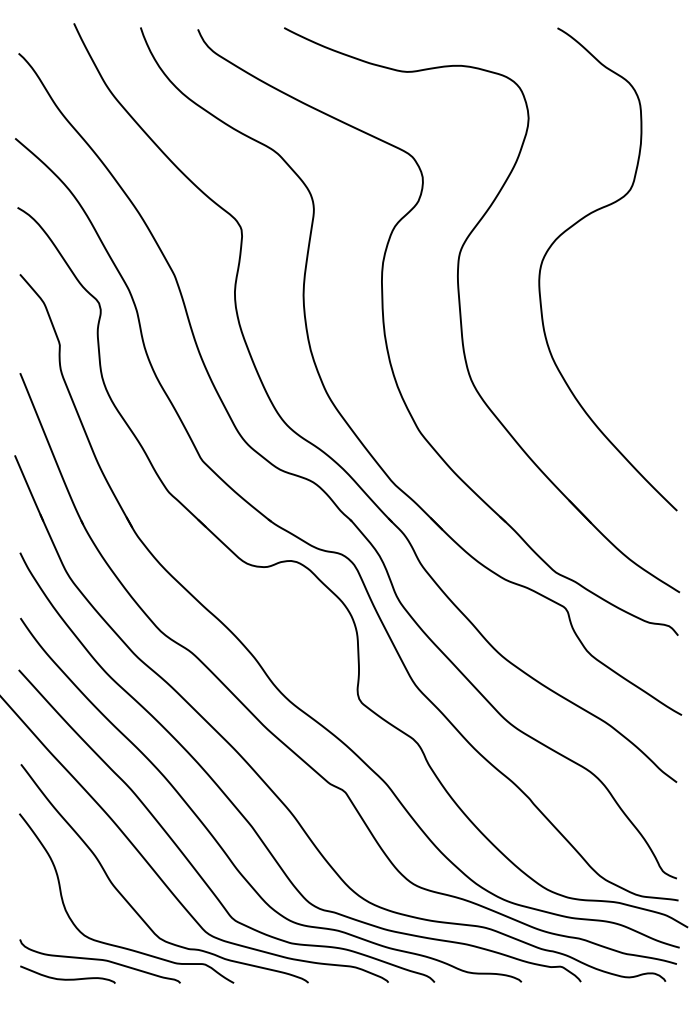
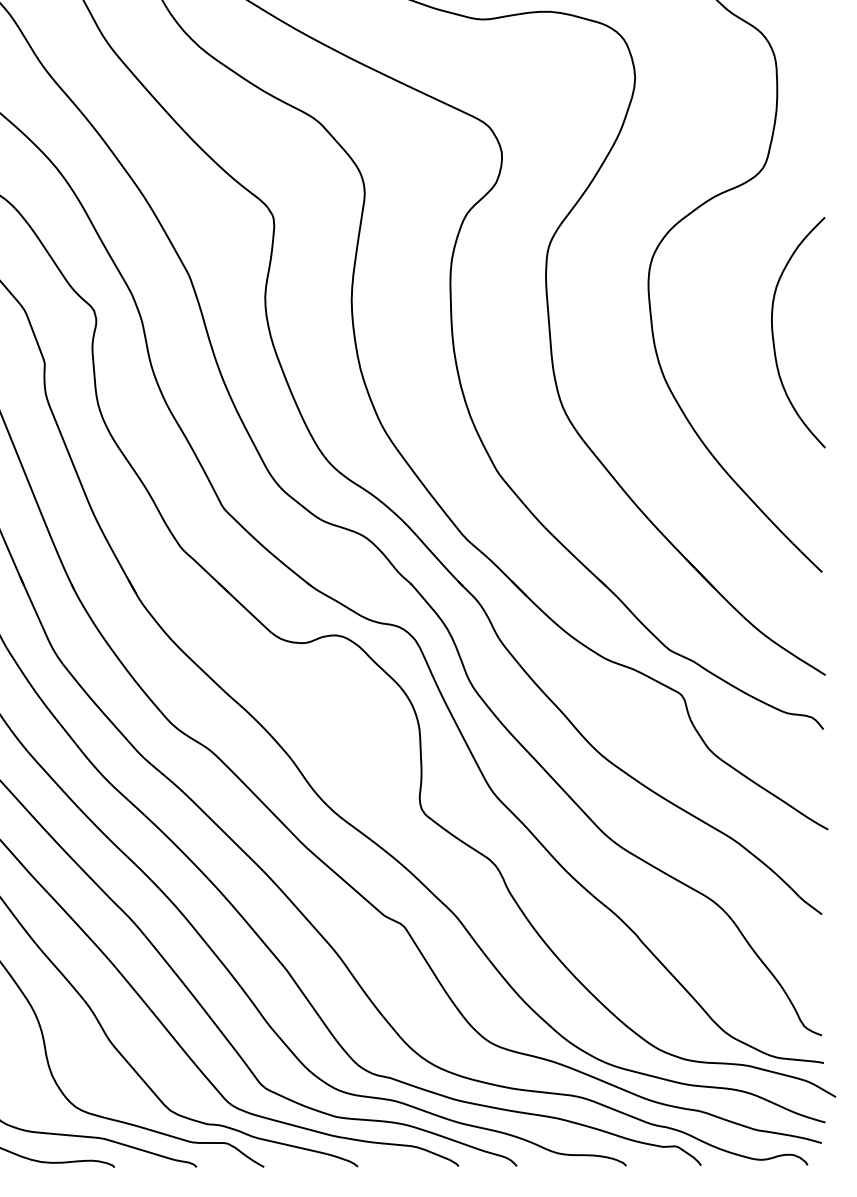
curve: (639, 325) -> (774, 338), added

